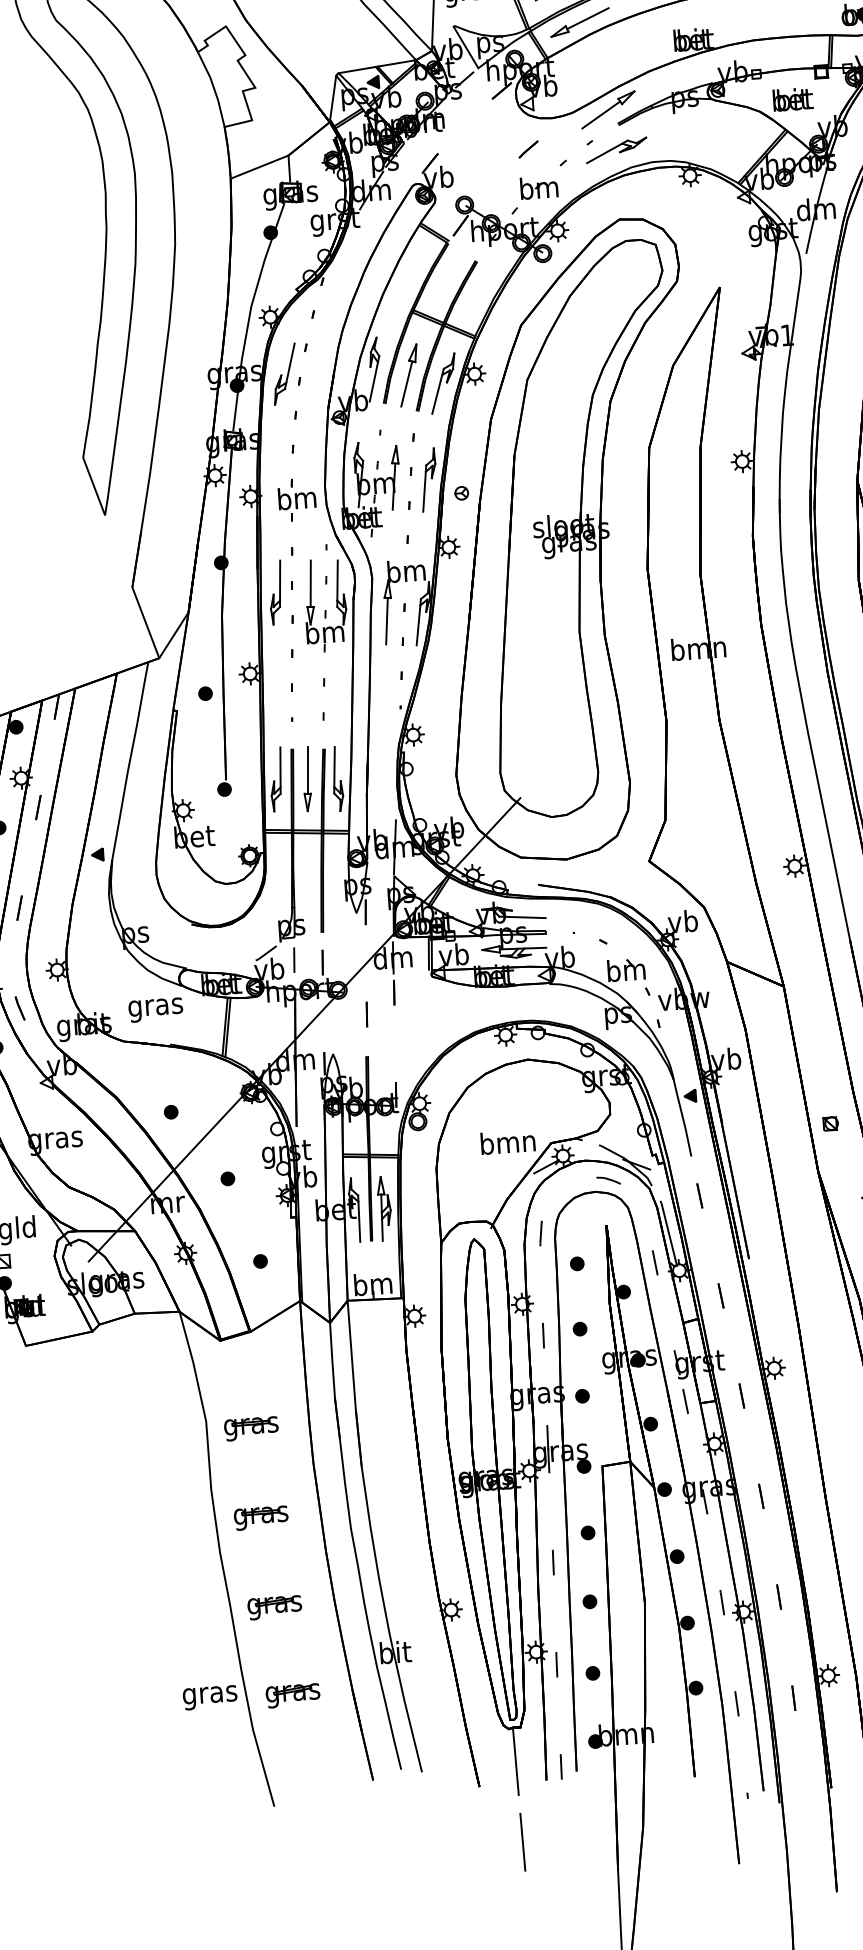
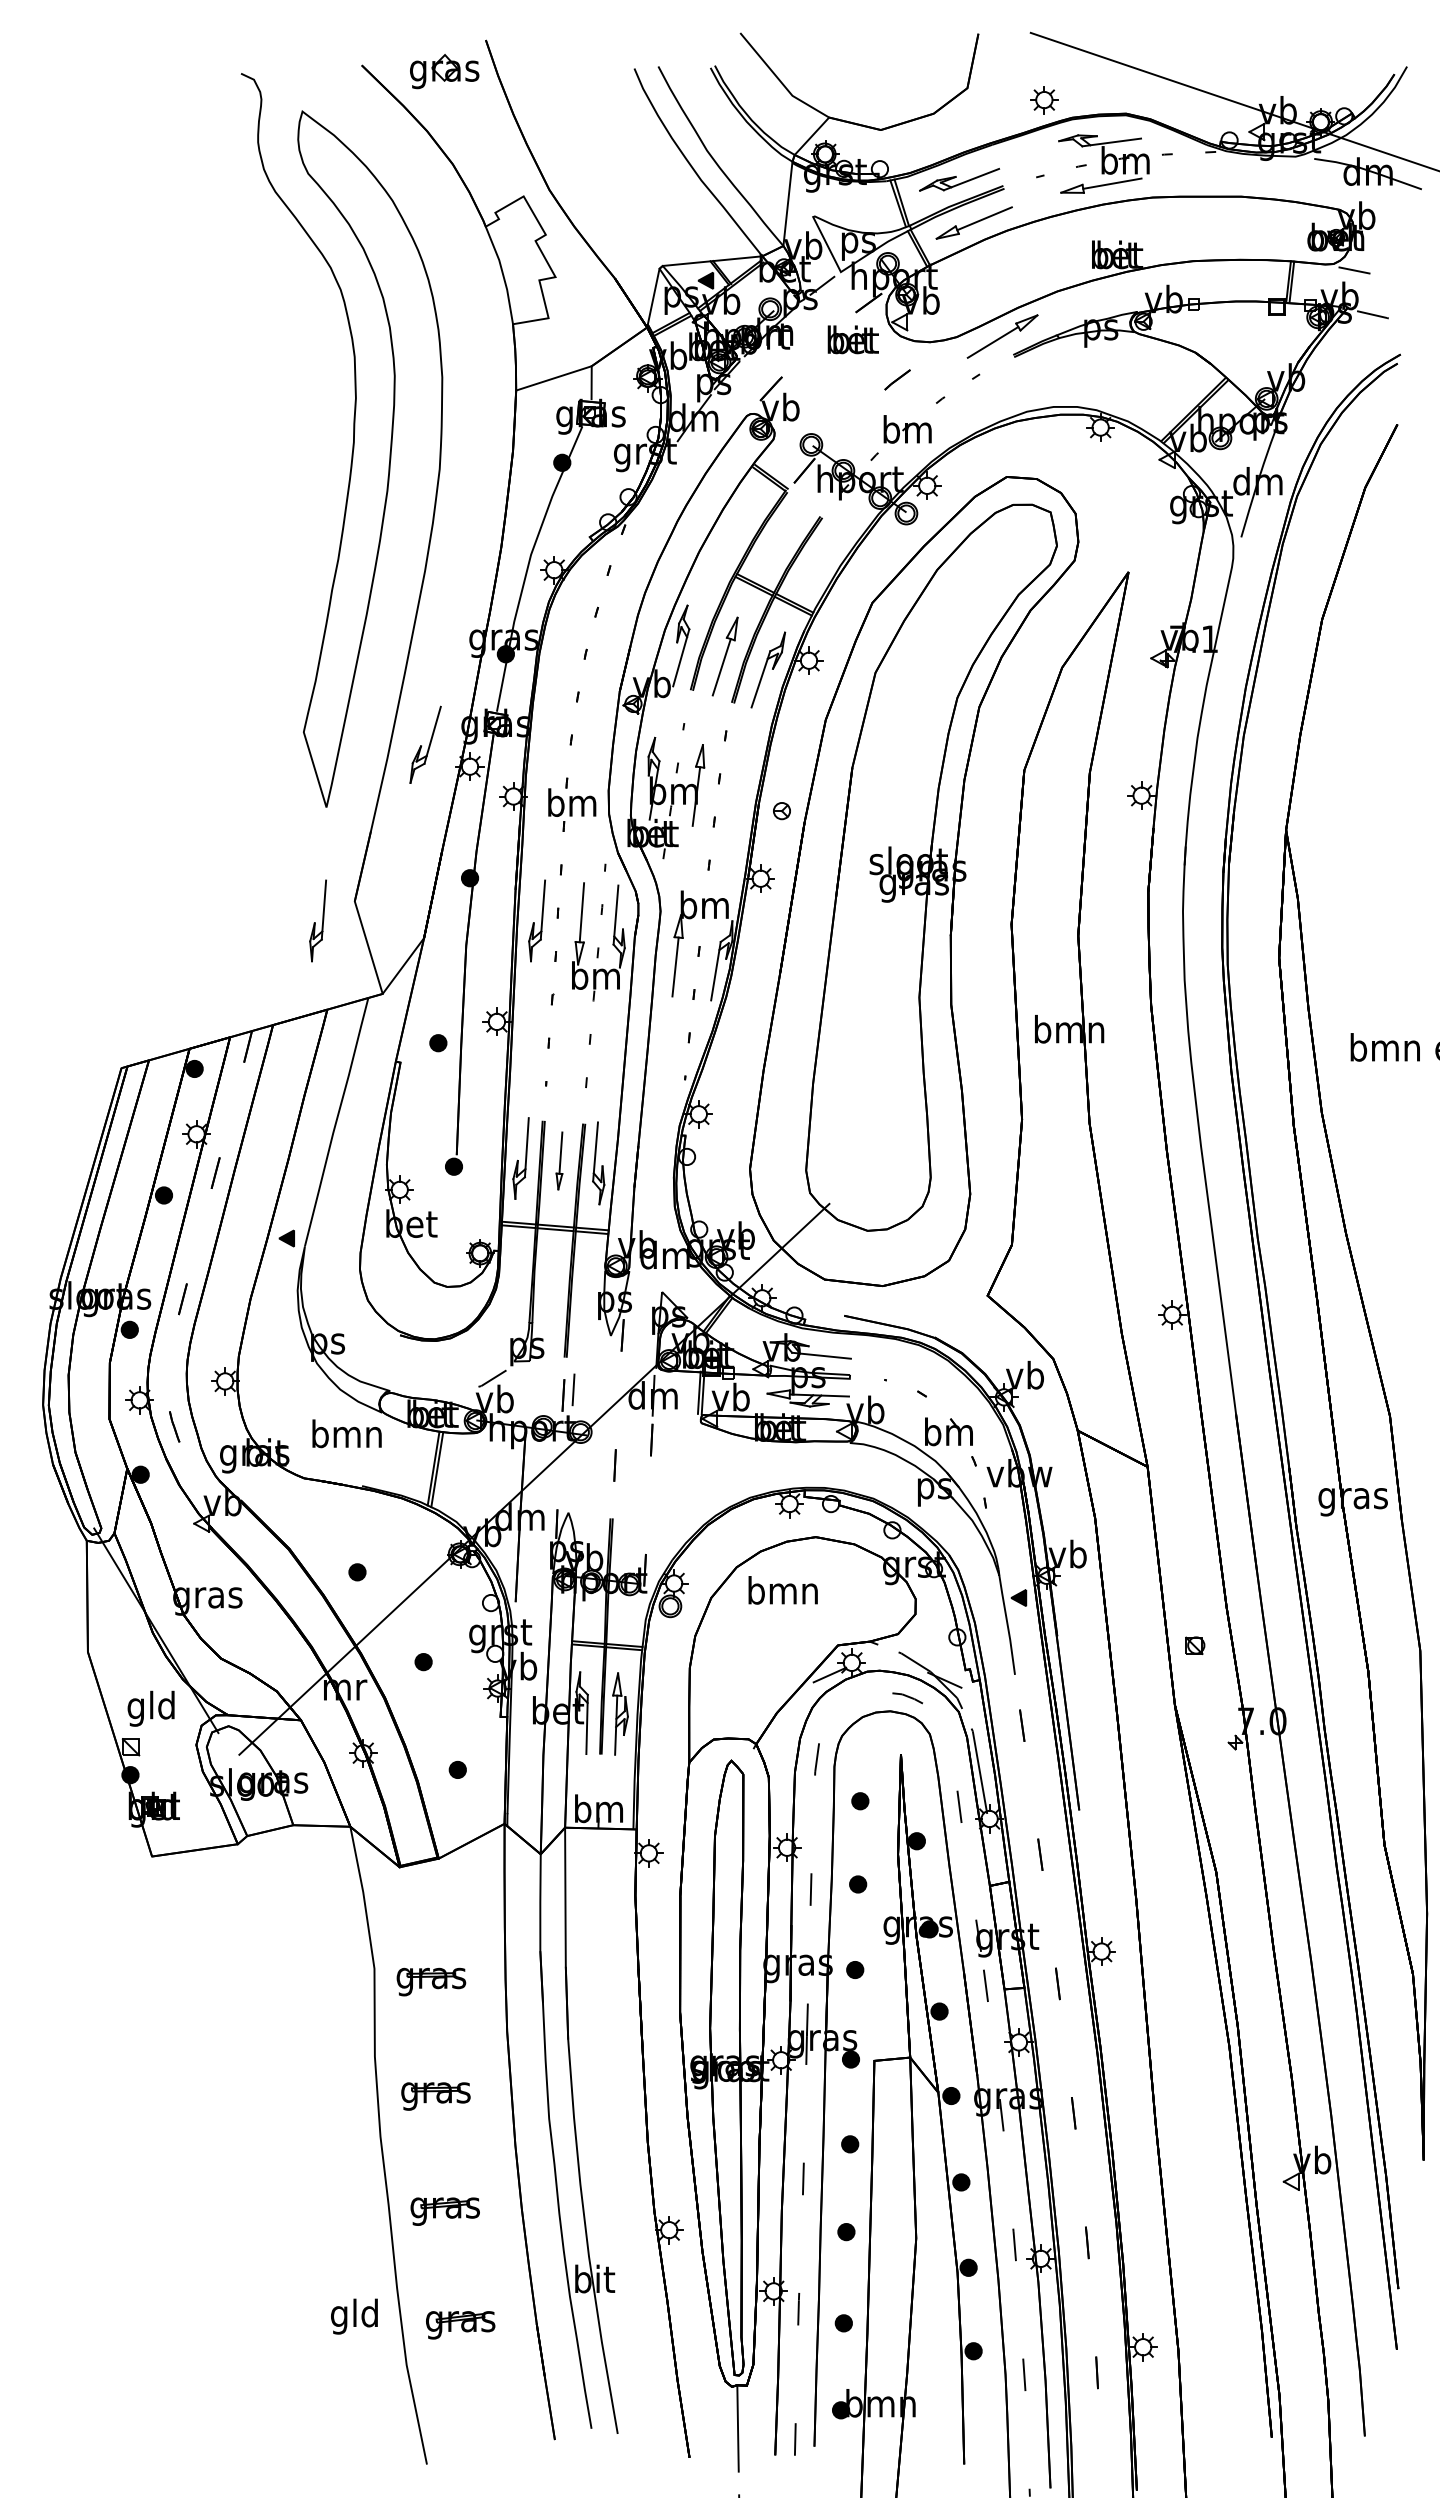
text: (792, 99) -> (852, 339), moved
part: (616, 150) -> (1009, 388), removed
part: (284, 373) -> (425, 744), moved
part: (428, 480) -> (740, 791), removed
part: (104, 604) -> (317, 920), added
part: (306, 778) -> (559, 1160), size x0.7
line: (394, 847) -> (665, 1255), removed
line: (294, 959) -> (573, 1389), moved
text: (155, 1007) -> (346, 1437), gras -> bmn
text: (507, 1142) -> (782, 1590), moved
text: (209, 1694) -> (354, 2316), gras -> gld

